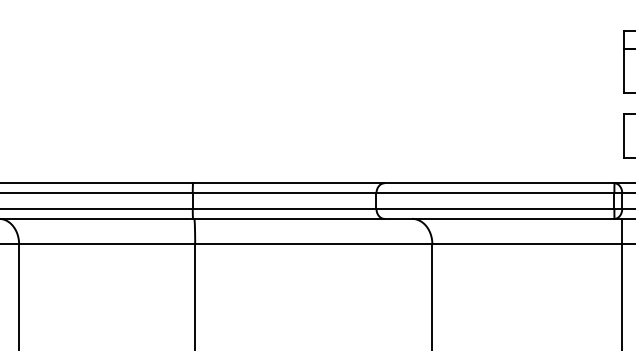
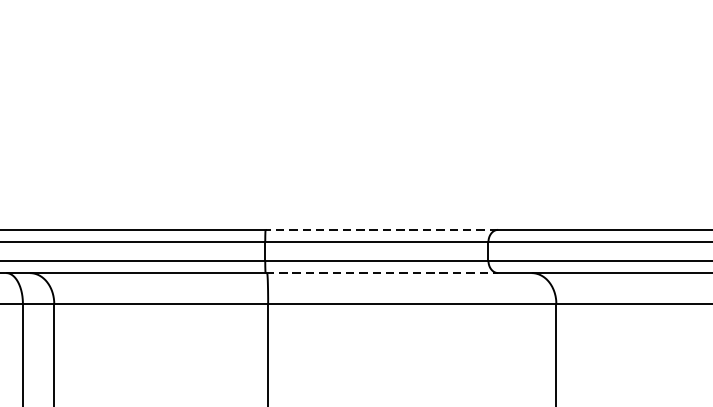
line: (288, 183) -> (381, 230), solid -> dashed
line: (288, 218) -> (381, 272), solid -> dashed

